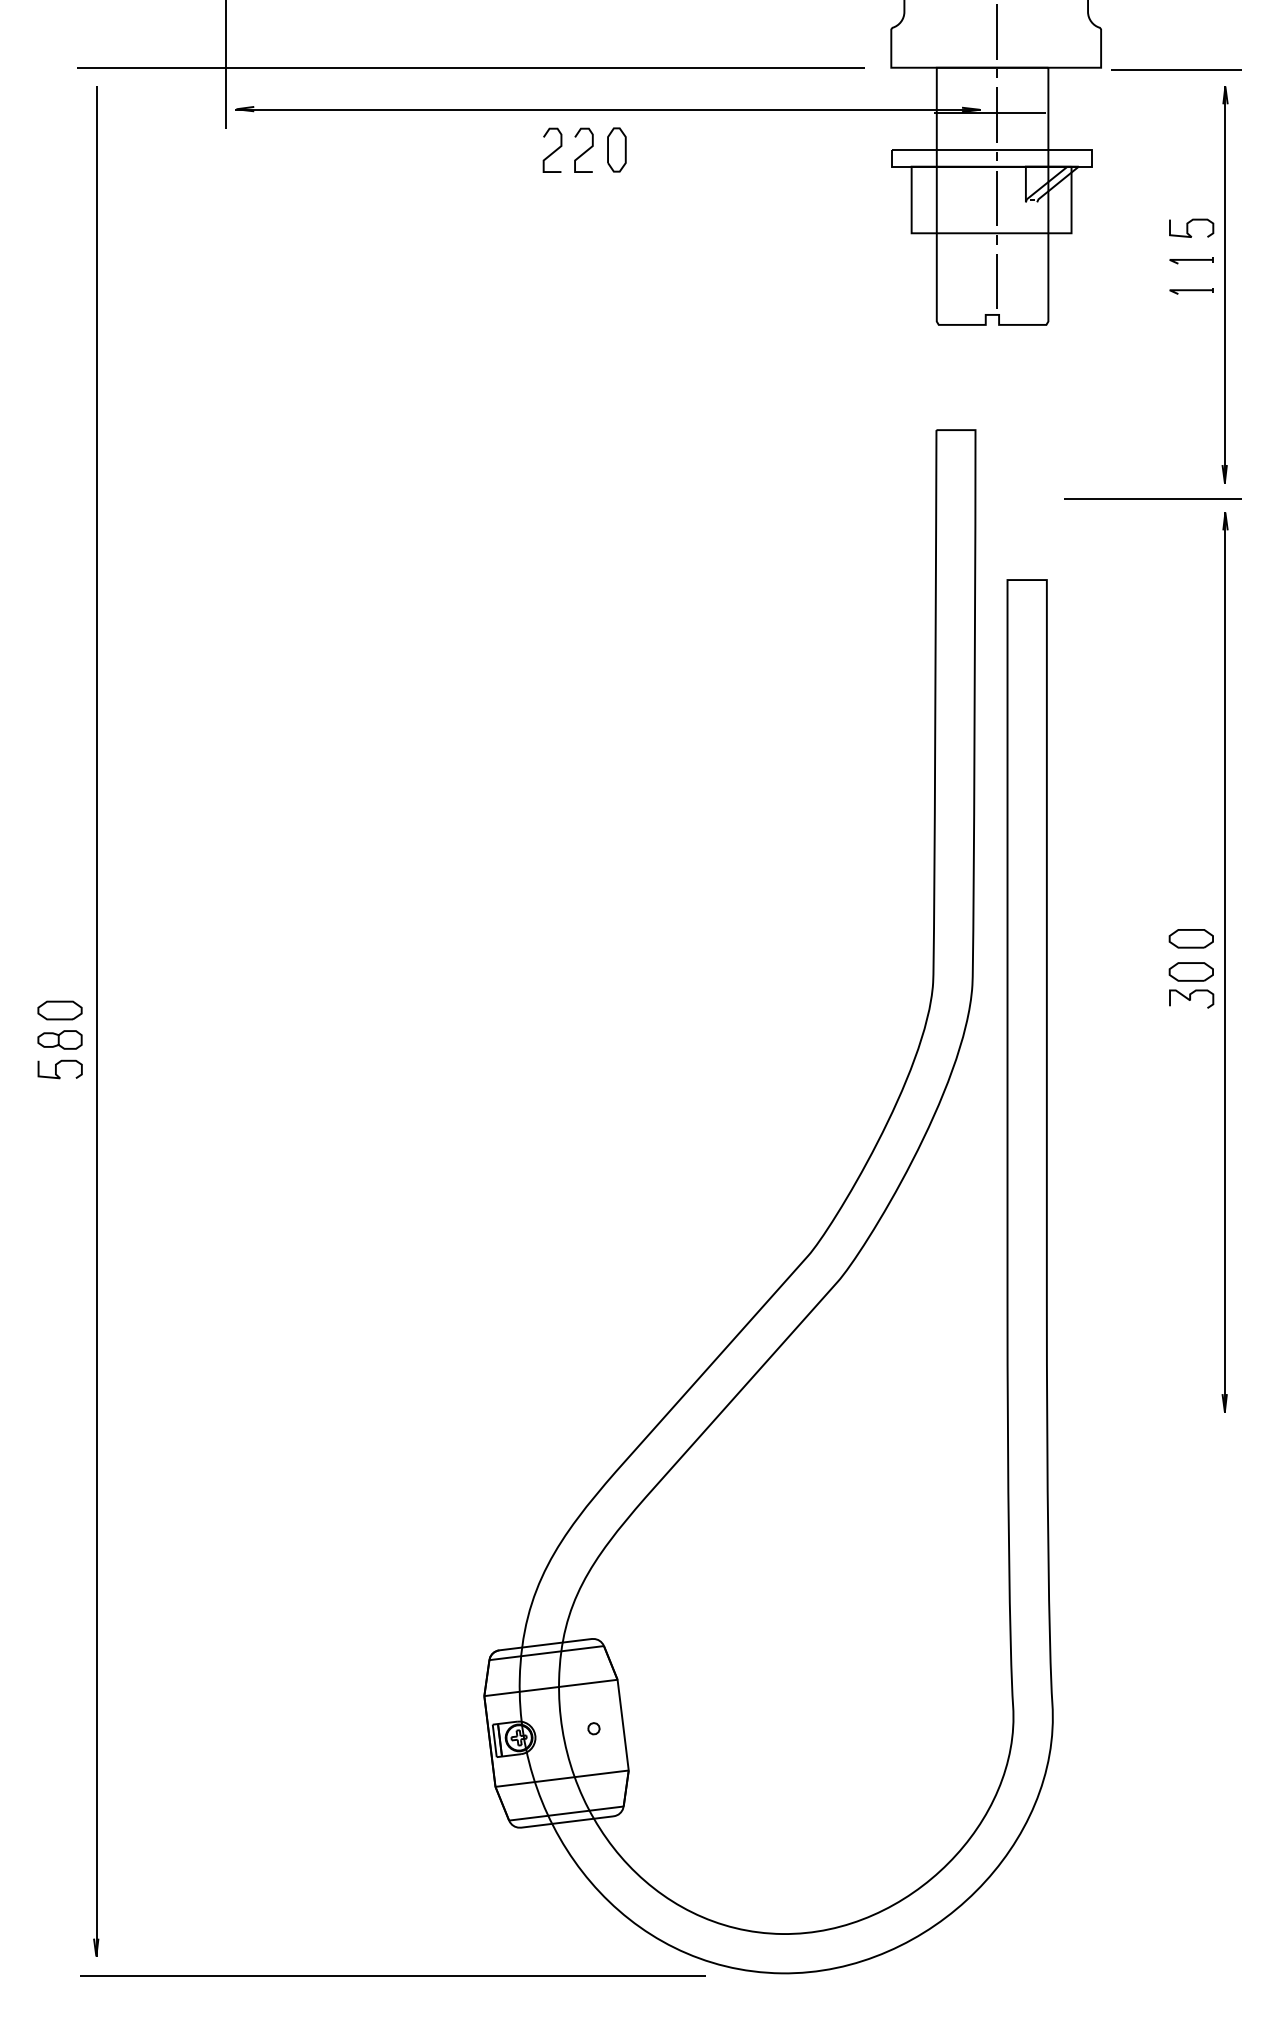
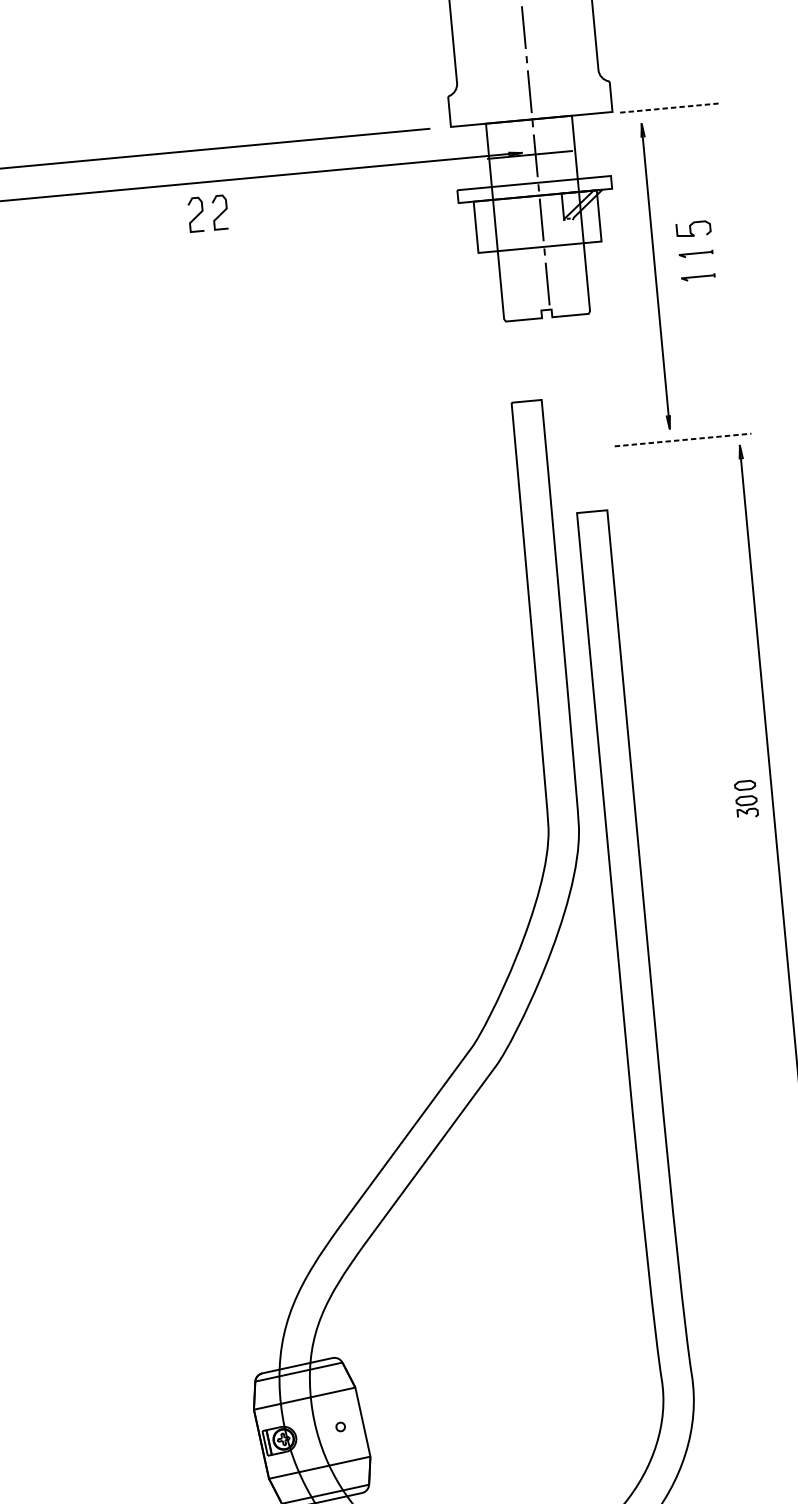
line: (1176, 69) -> (670, 107), solid -> dashed
part: (616, 149) -> (245, 209), removed
part: (1224, 284) -> (655, 276), moved
line: (1152, 498) -> (682, 439), solid -> dashed
part: (1191, 968) -> (746, 799), size x0.6

